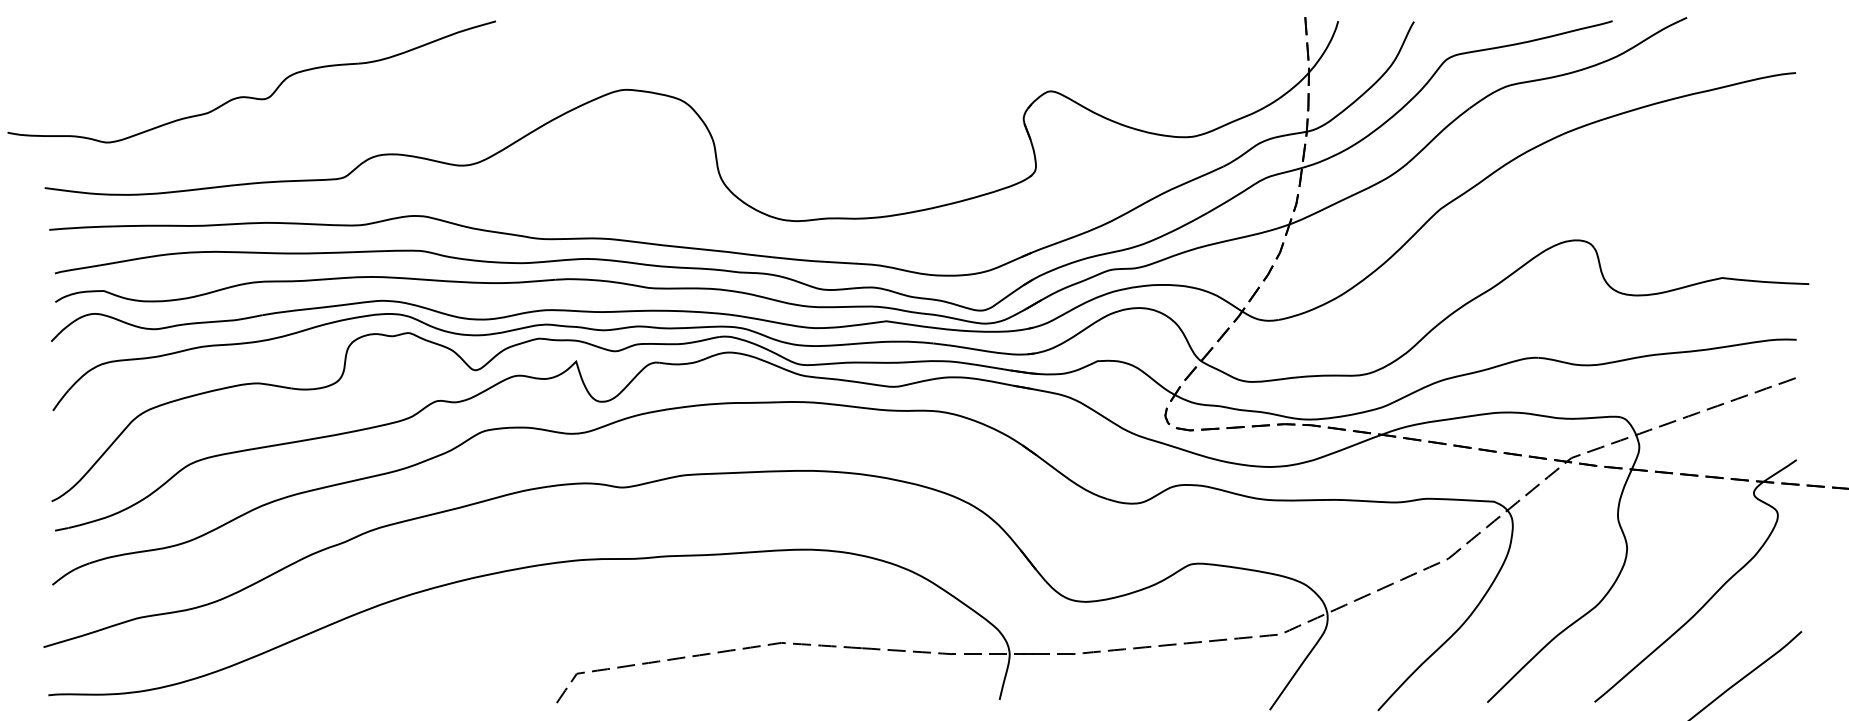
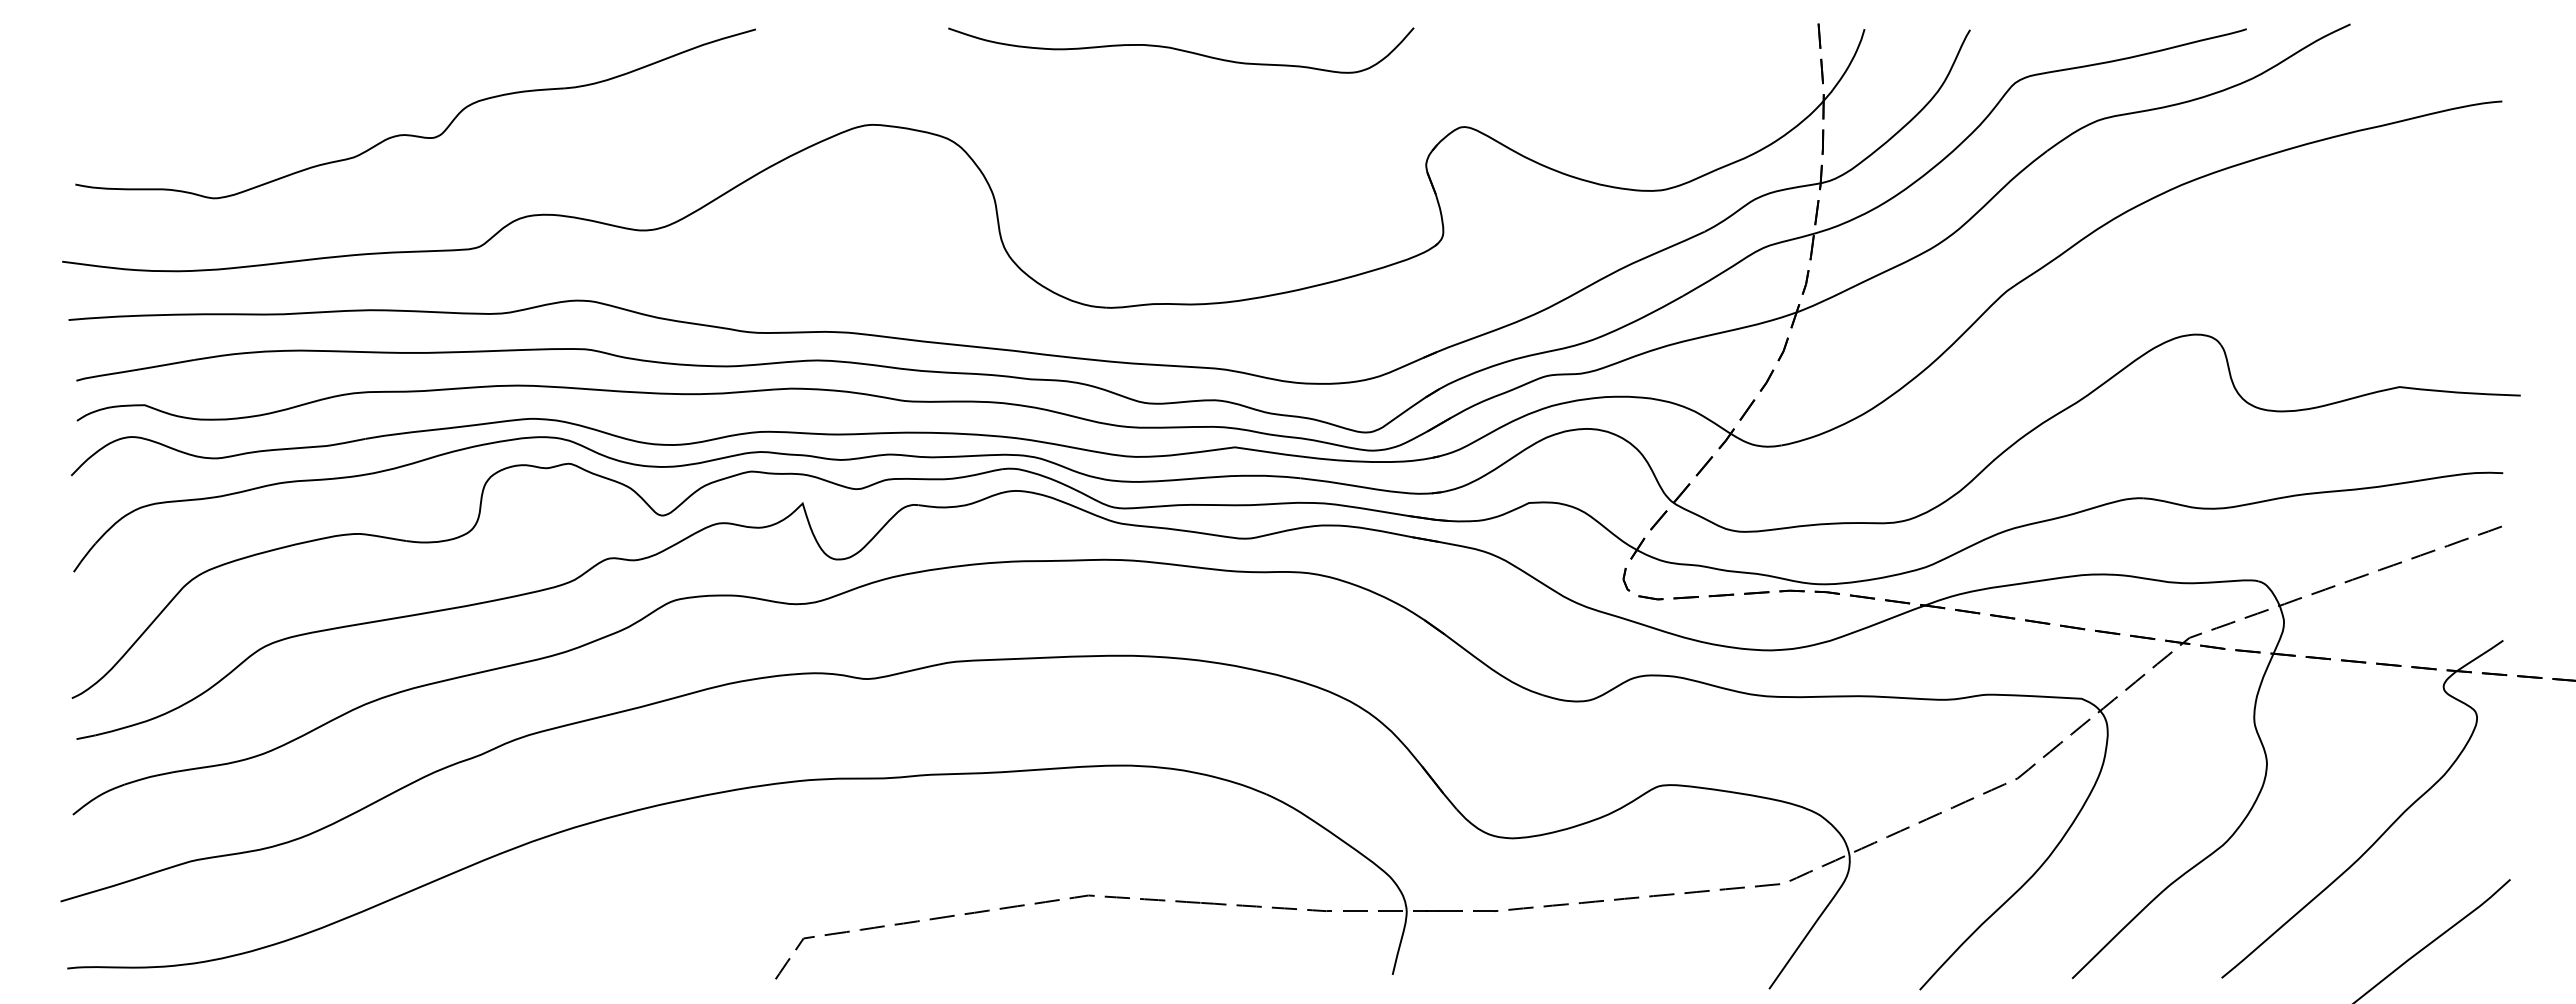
curve: (848, 36) -> (1181, 50), added
part: (249, 96) -> (412, 134), moved

